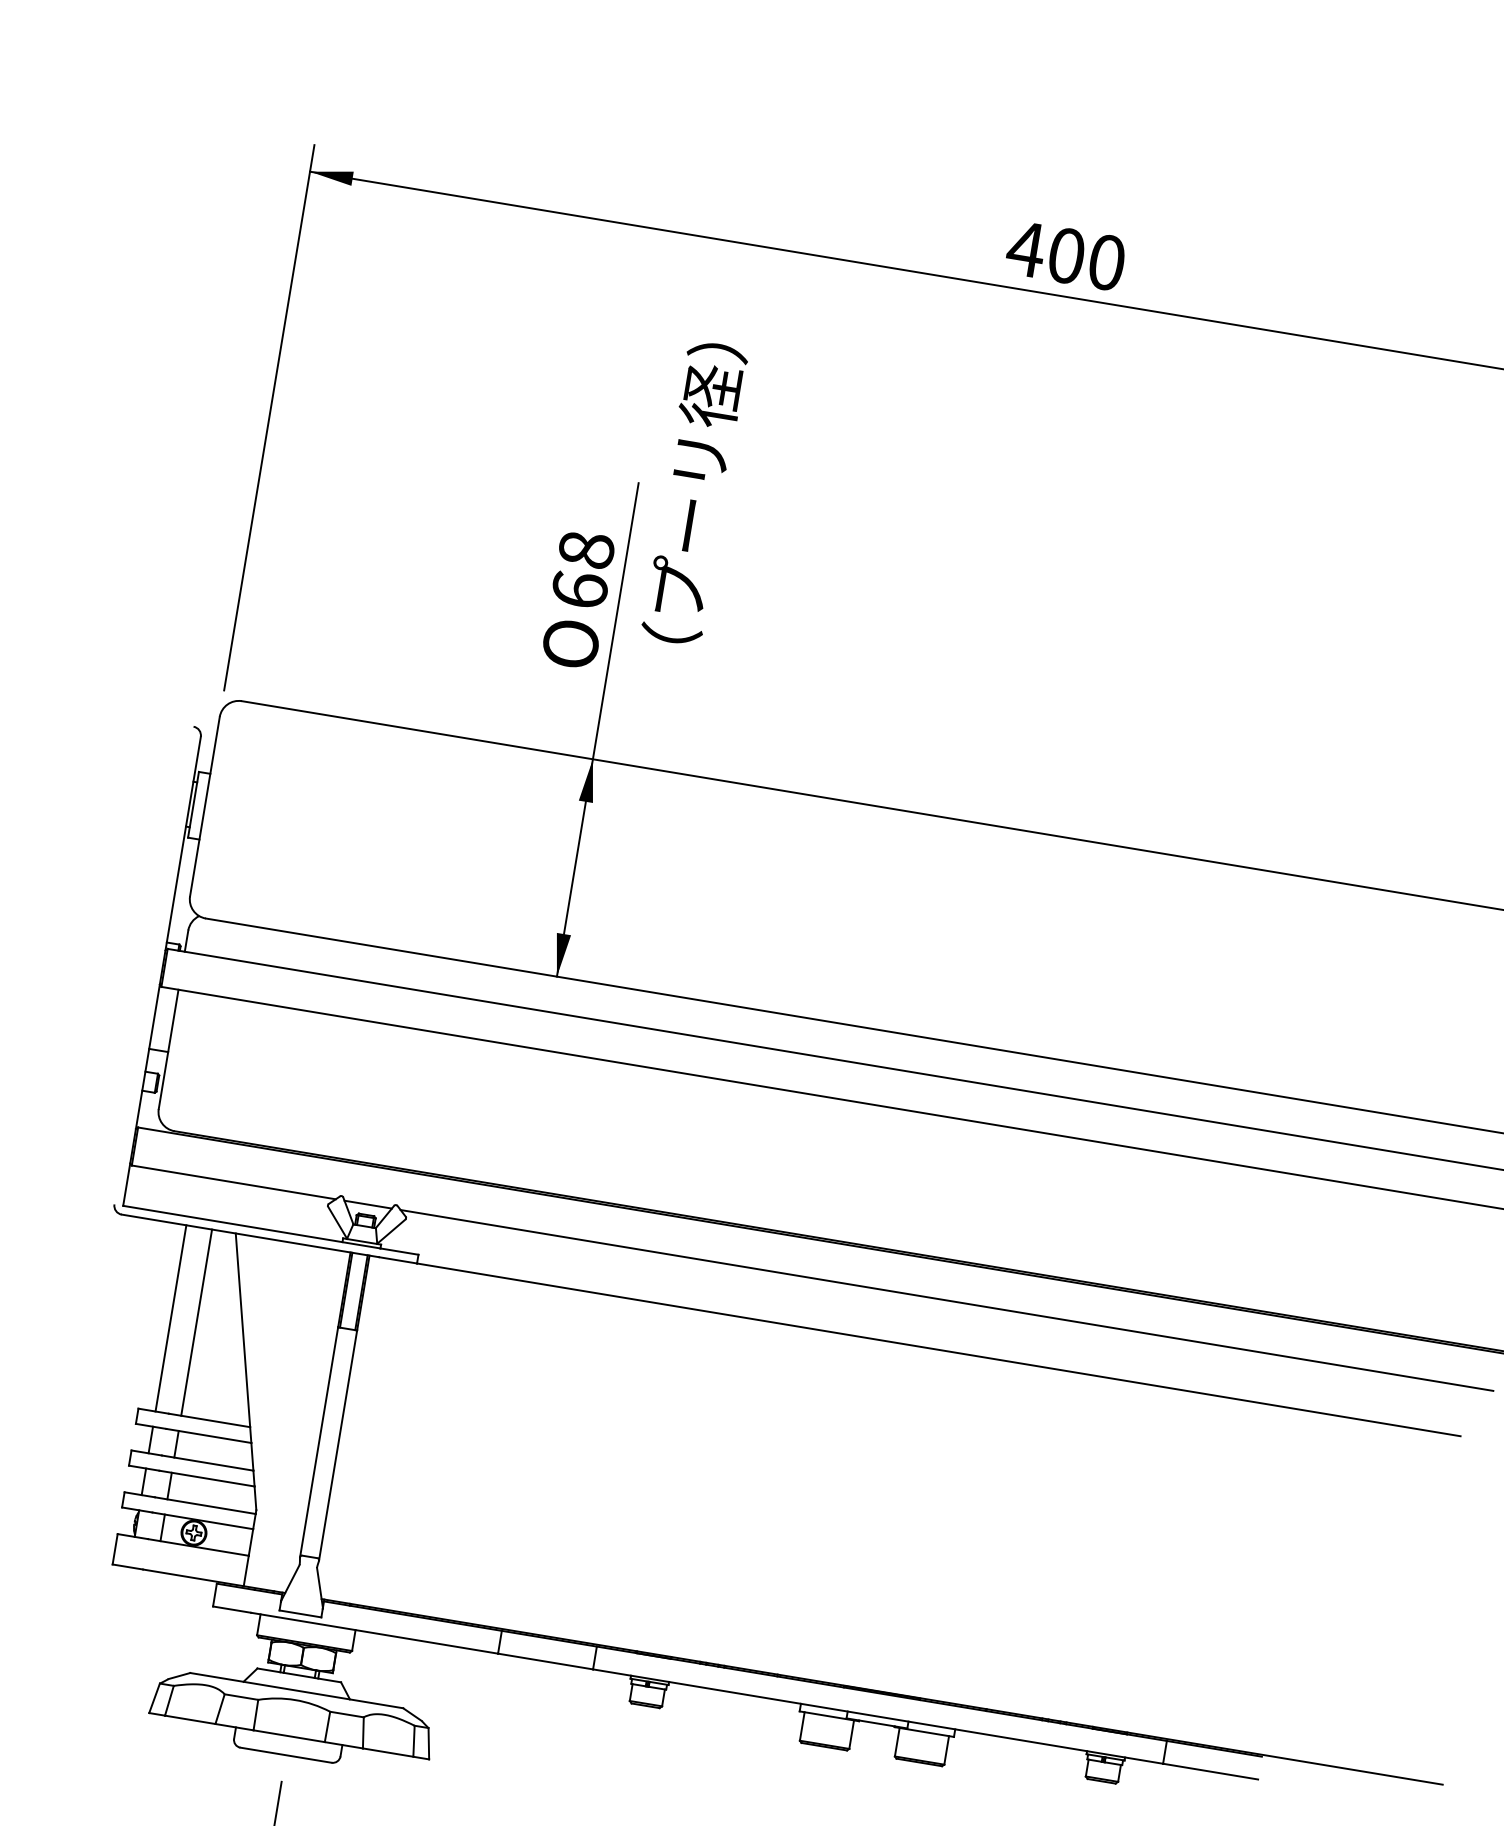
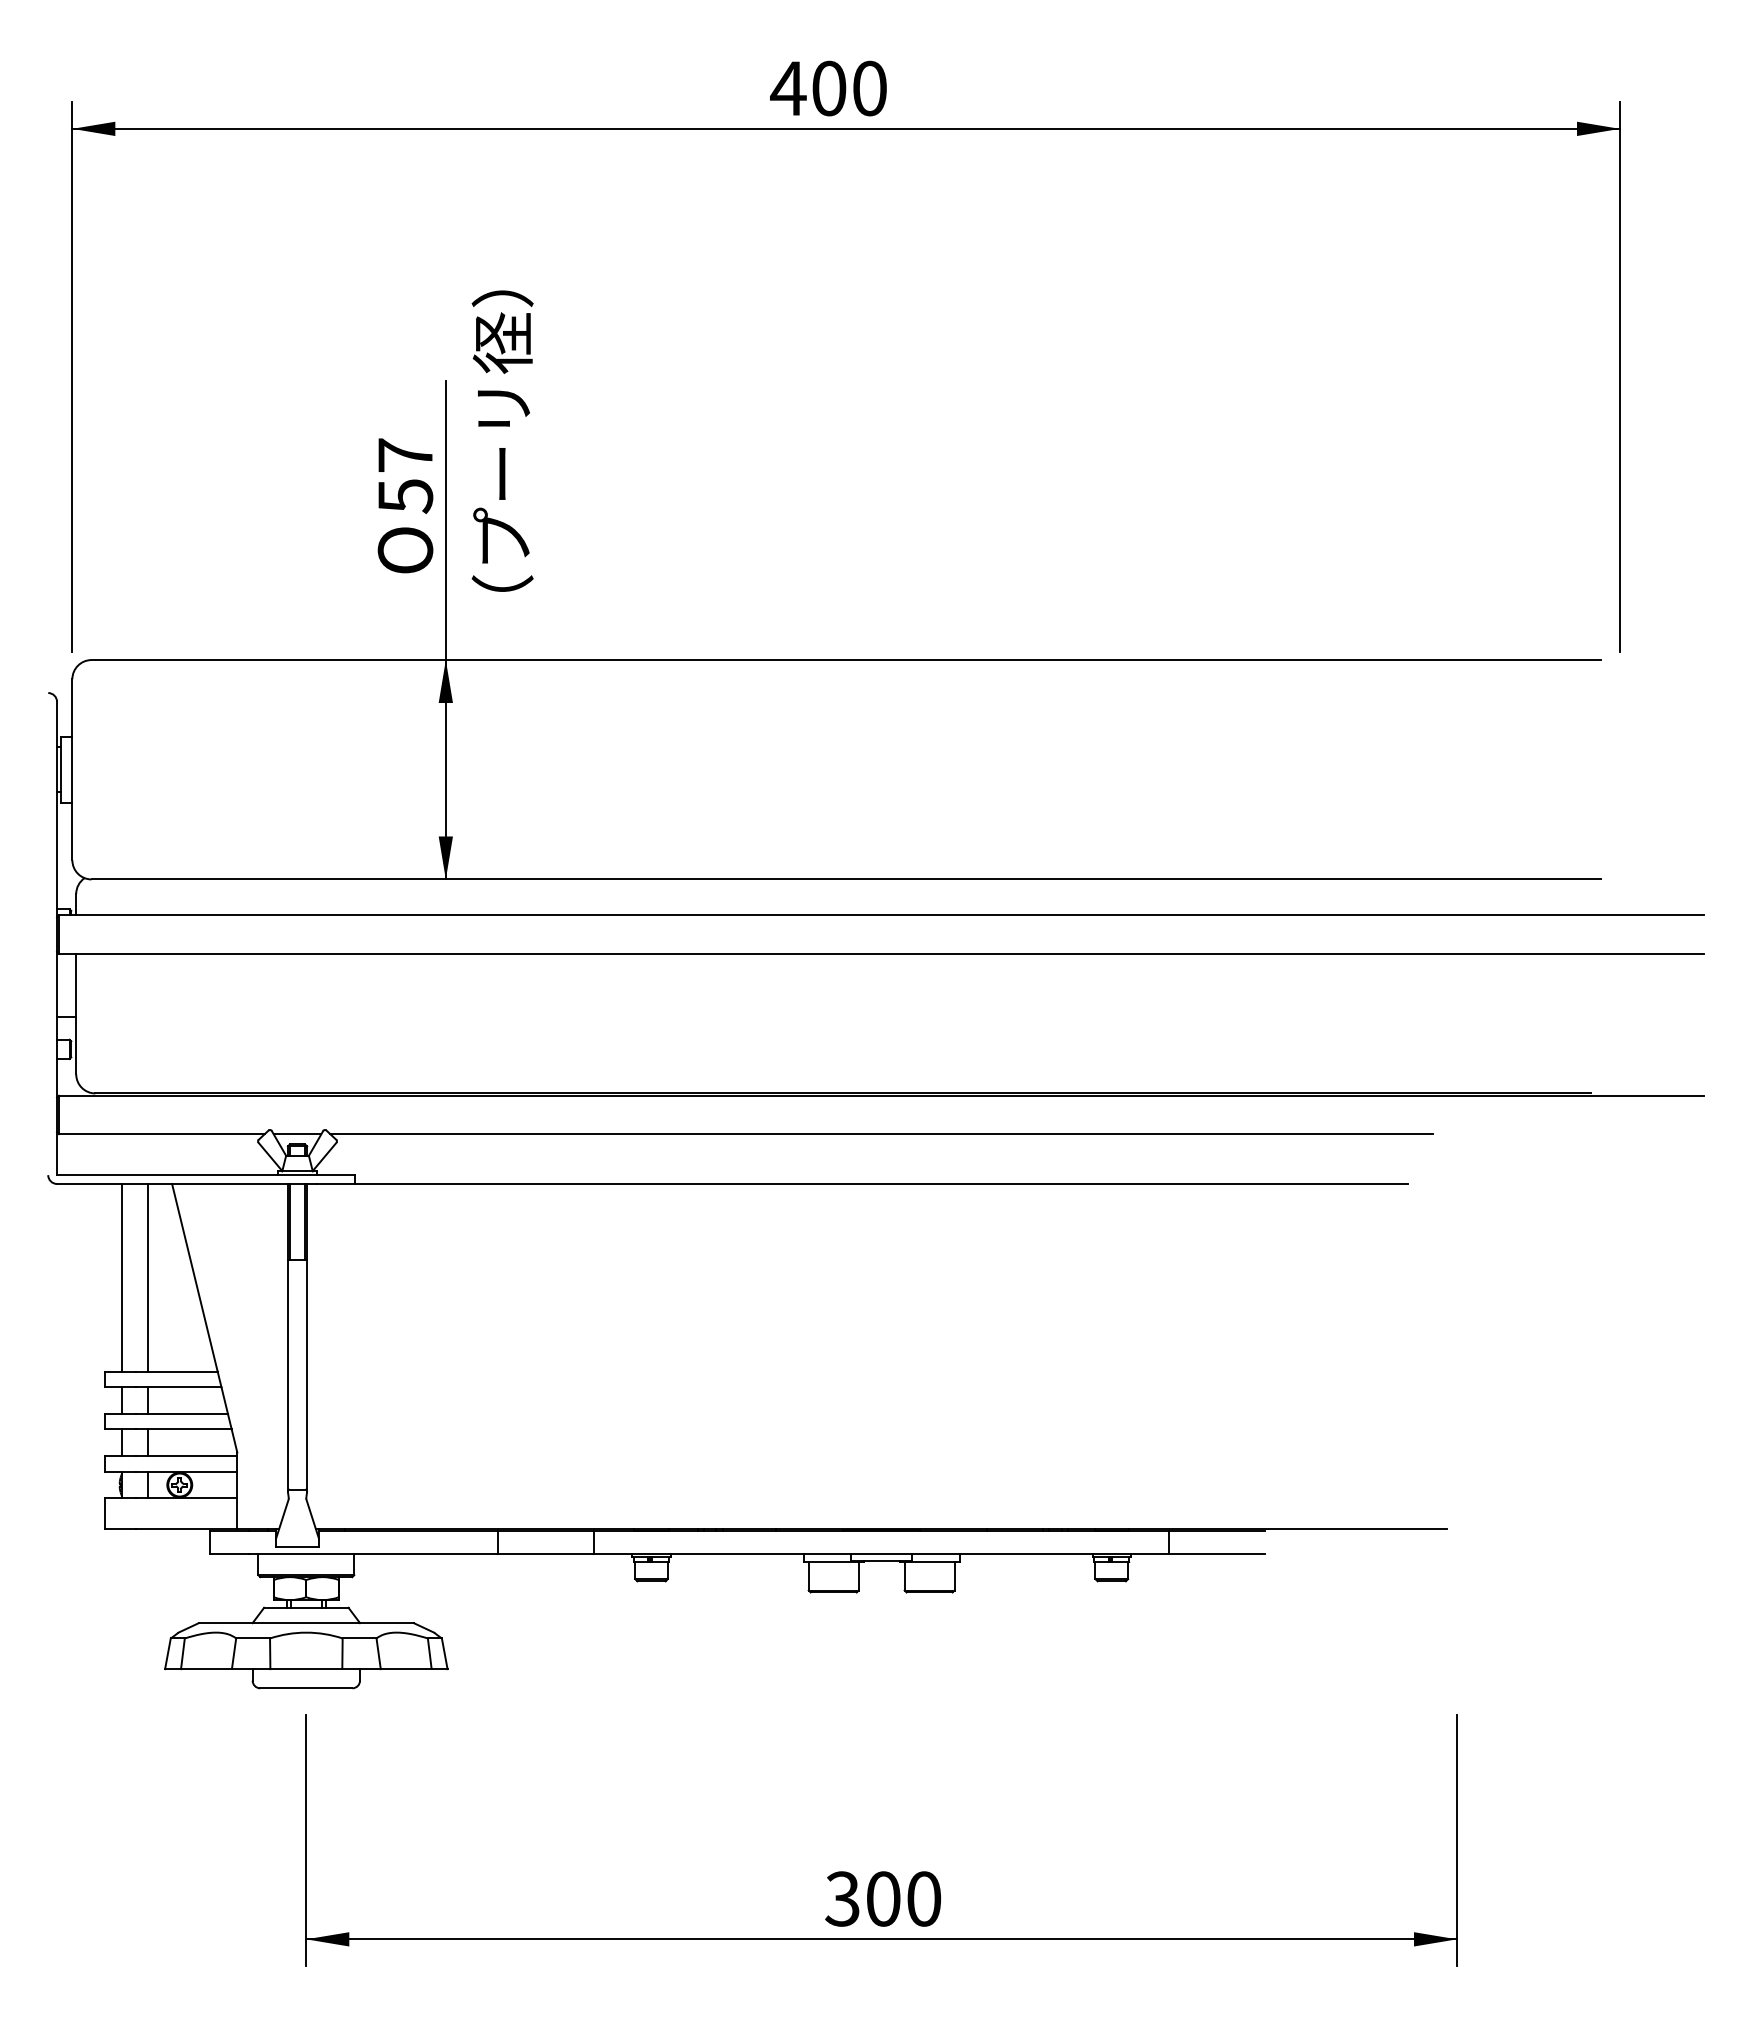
text: (694, 492) -> (502, 440), moved
text: (583, 570) -> (405, 476), 68 -> 57

